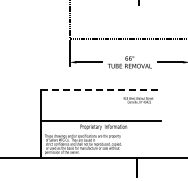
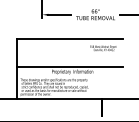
line: (101, 90) -> (70, 39), dashed -> solid

